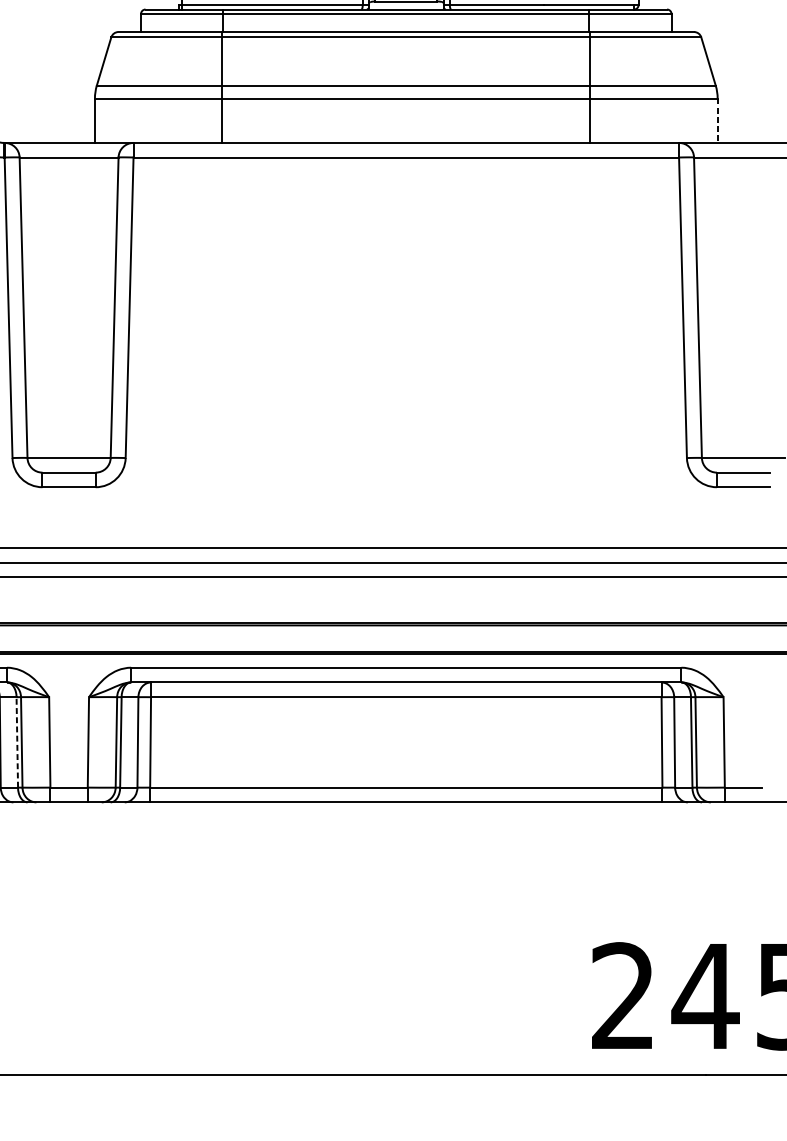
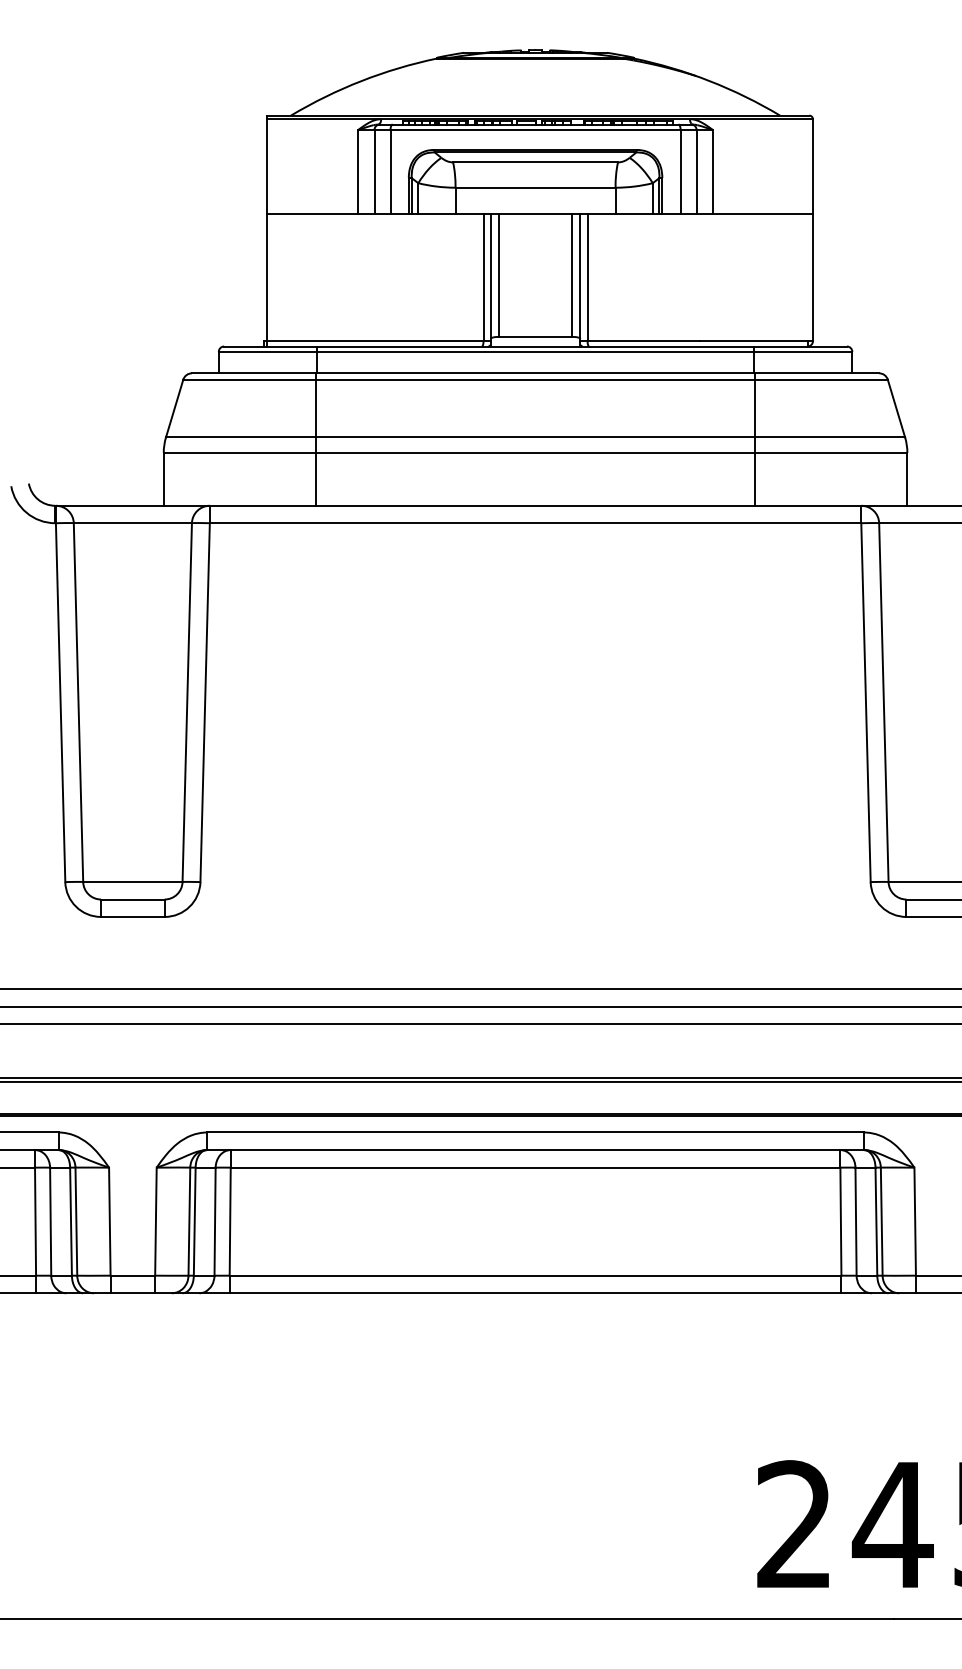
line: (717, 120) -> (907, 479), dashed -> solid
line: (17, 742) -> (71, 1221), dashed -> solid

